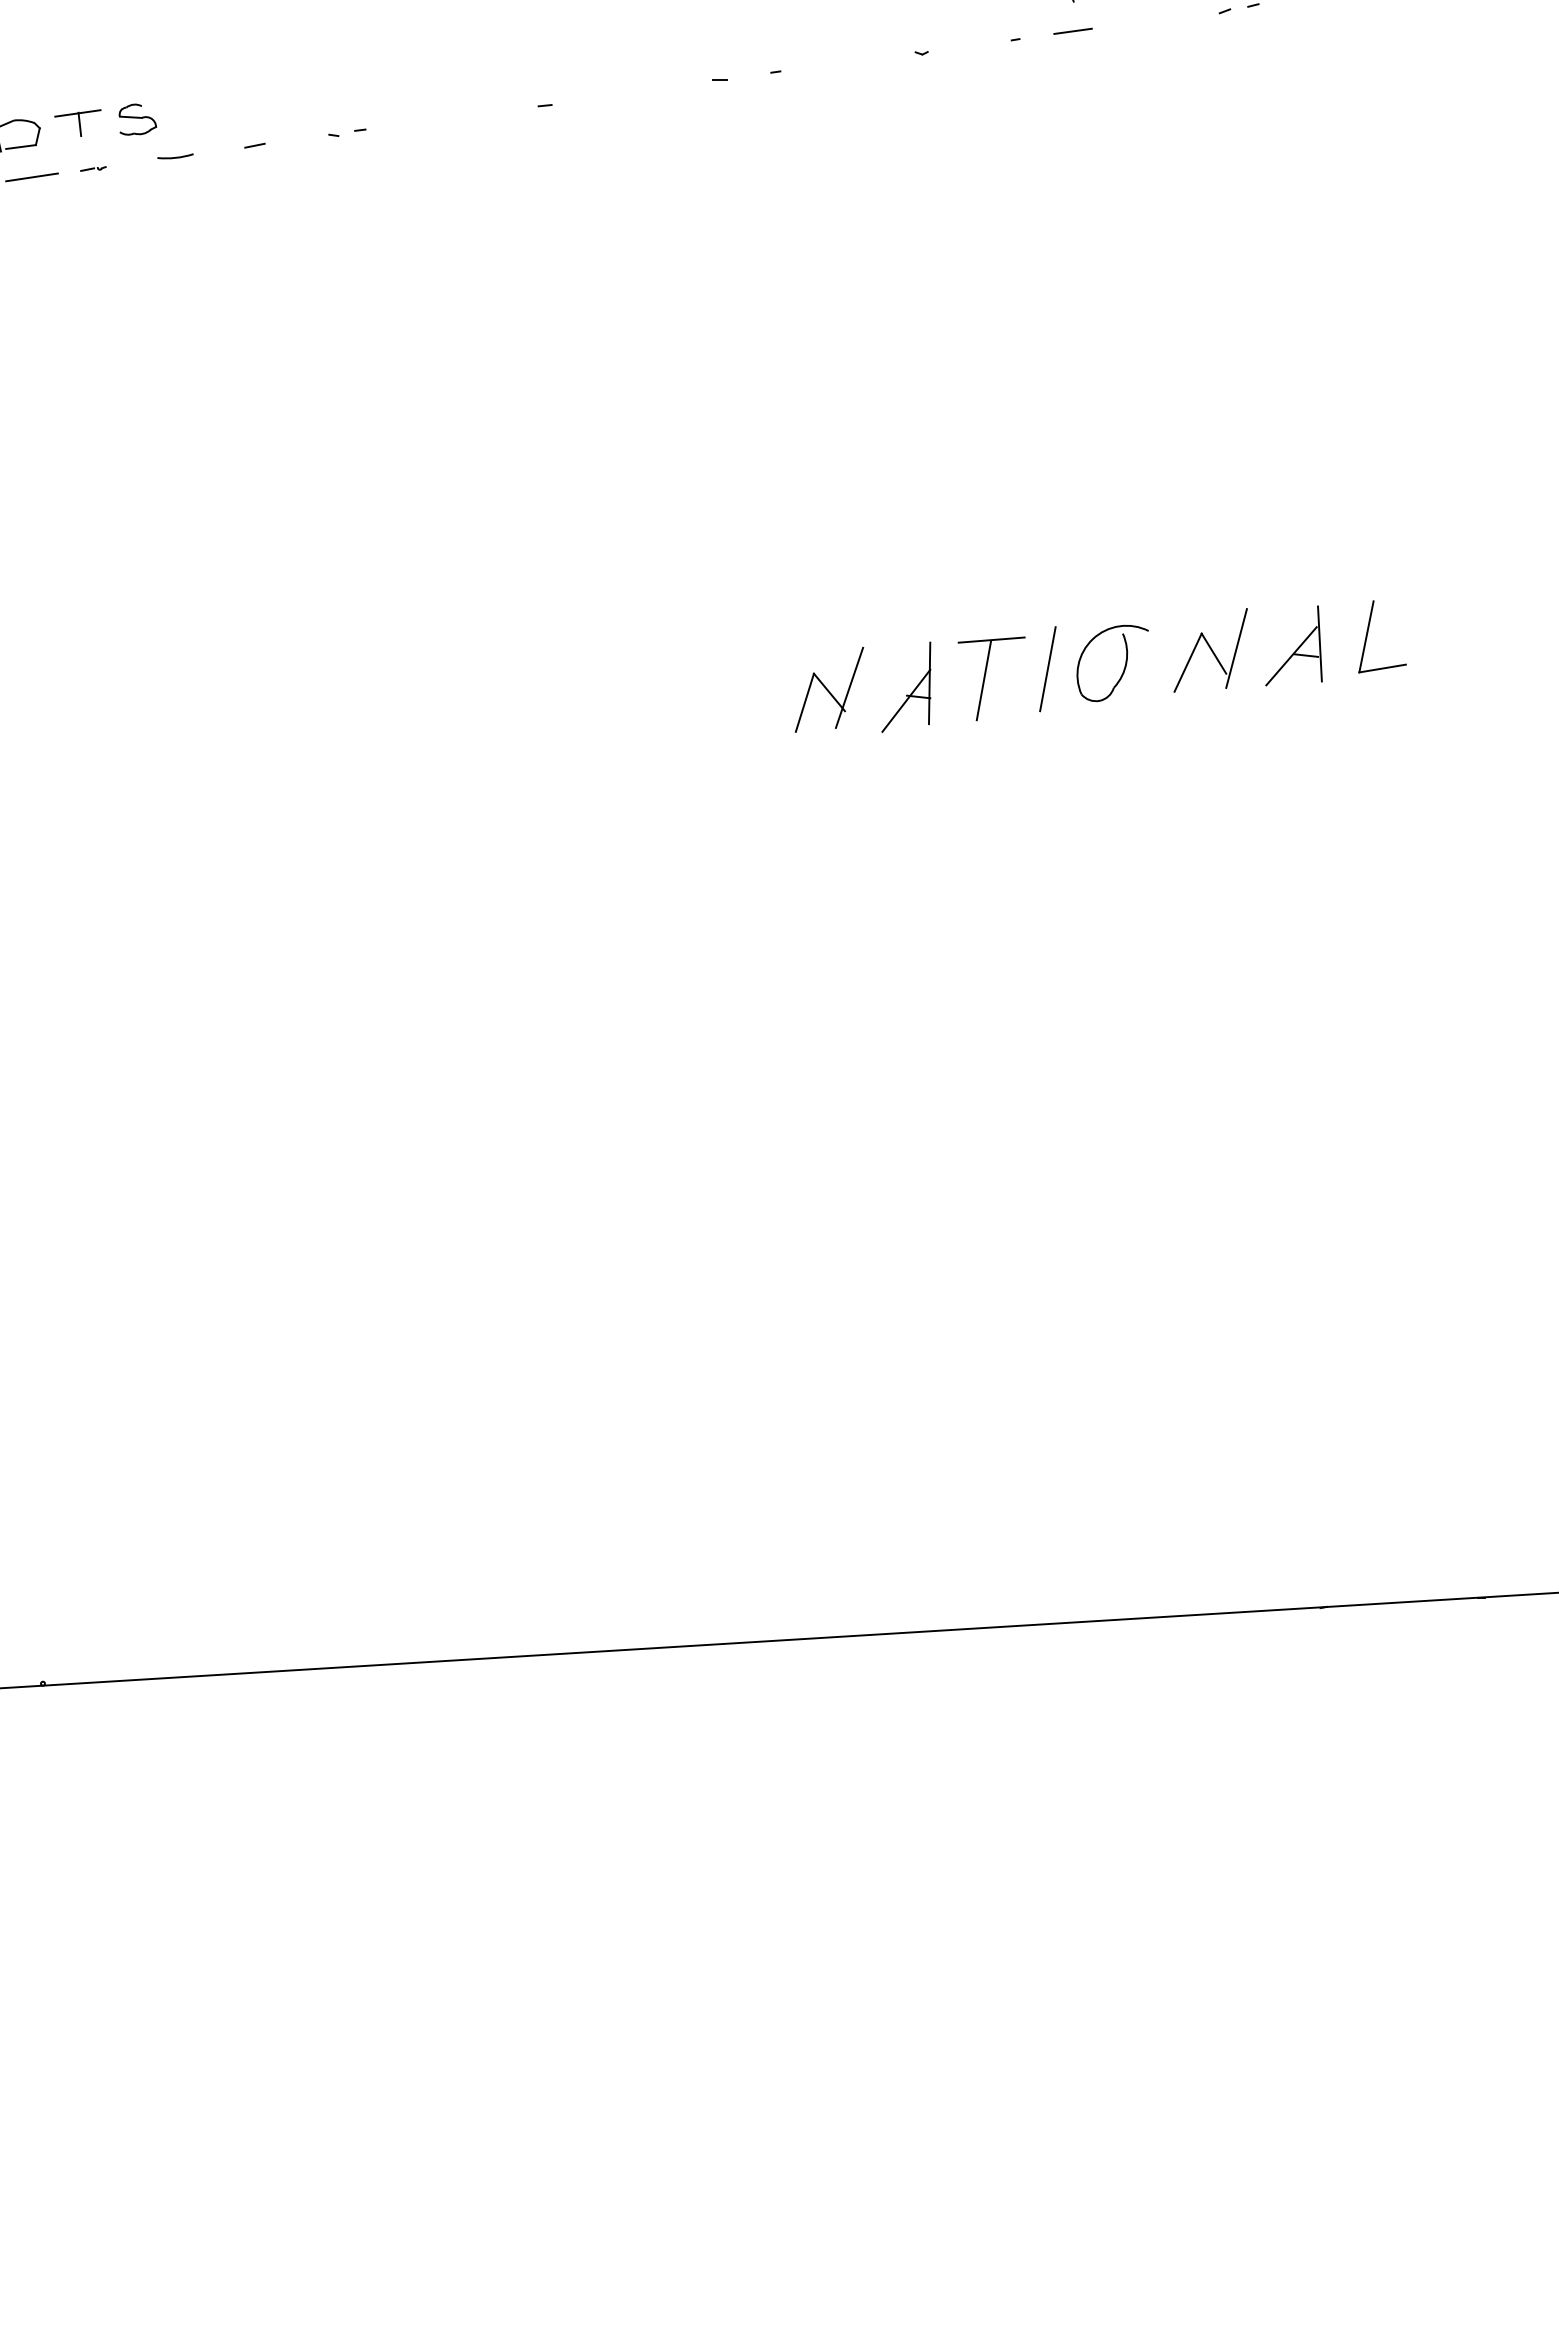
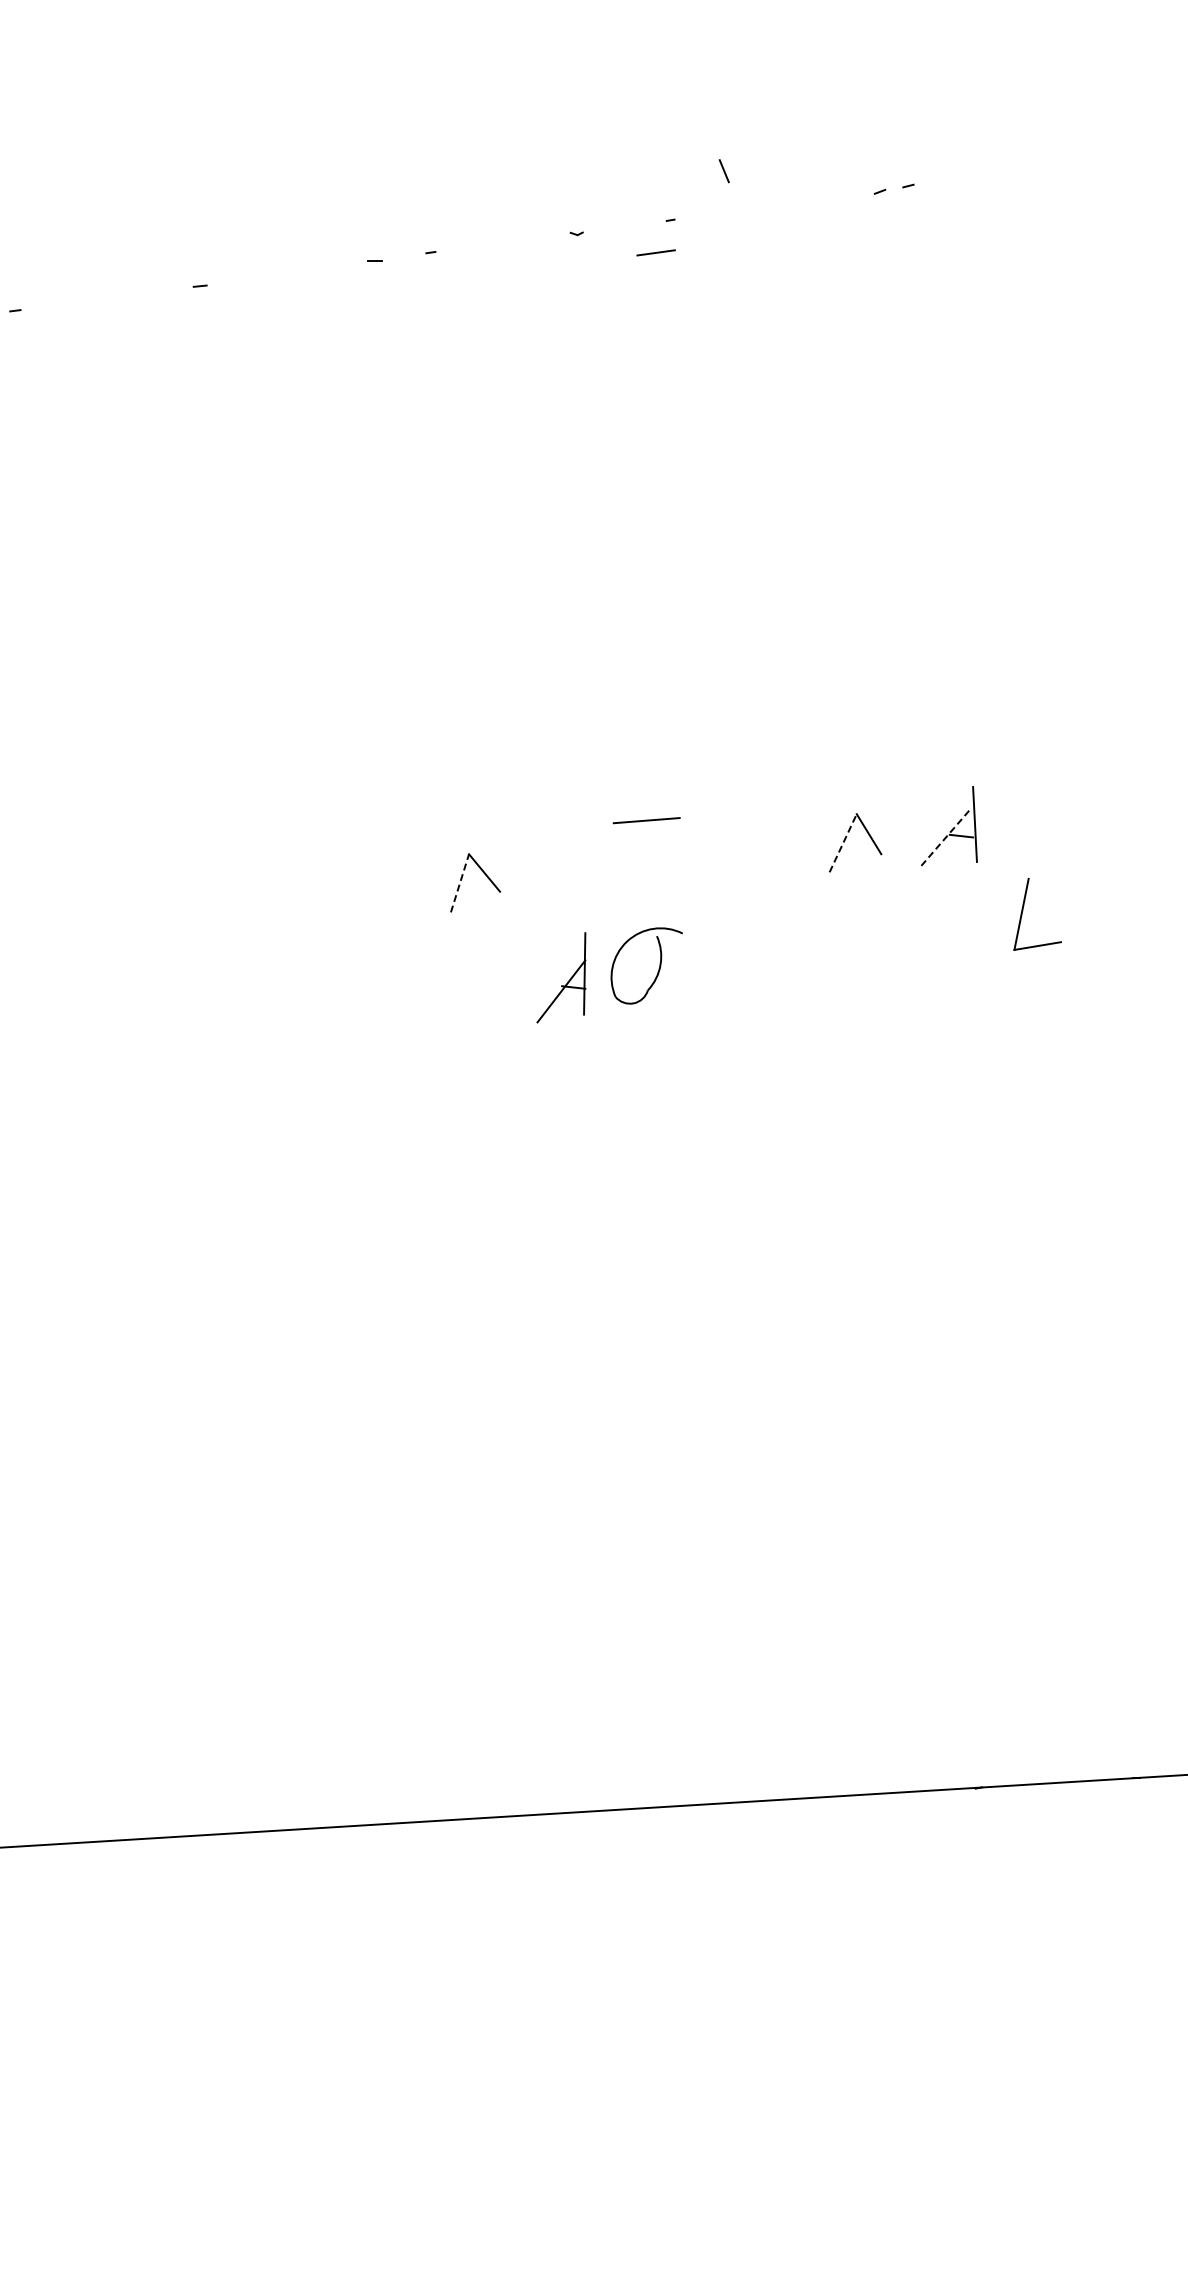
line: (1072, 30) -> (655, 252), moved
part: (1368, 633) -> (1023, 911), moved
line: (1236, 648) -> (891, 829), removed
line: (1291, 655) -> (946, 836), solid -> dashed
line: (1188, 662) -> (843, 843), solid -> dashed
part: (1124, 666) -> (658, 969), moved
line: (1047, 669) -> (702, 850), removed
line: (983, 680) -> (638, 861), removed
line: (849, 687) -> (504, 868), removed
part: (913, 689) -> (568, 980), moved
line: (805, 702) -> (460, 883), solid -> dashed

